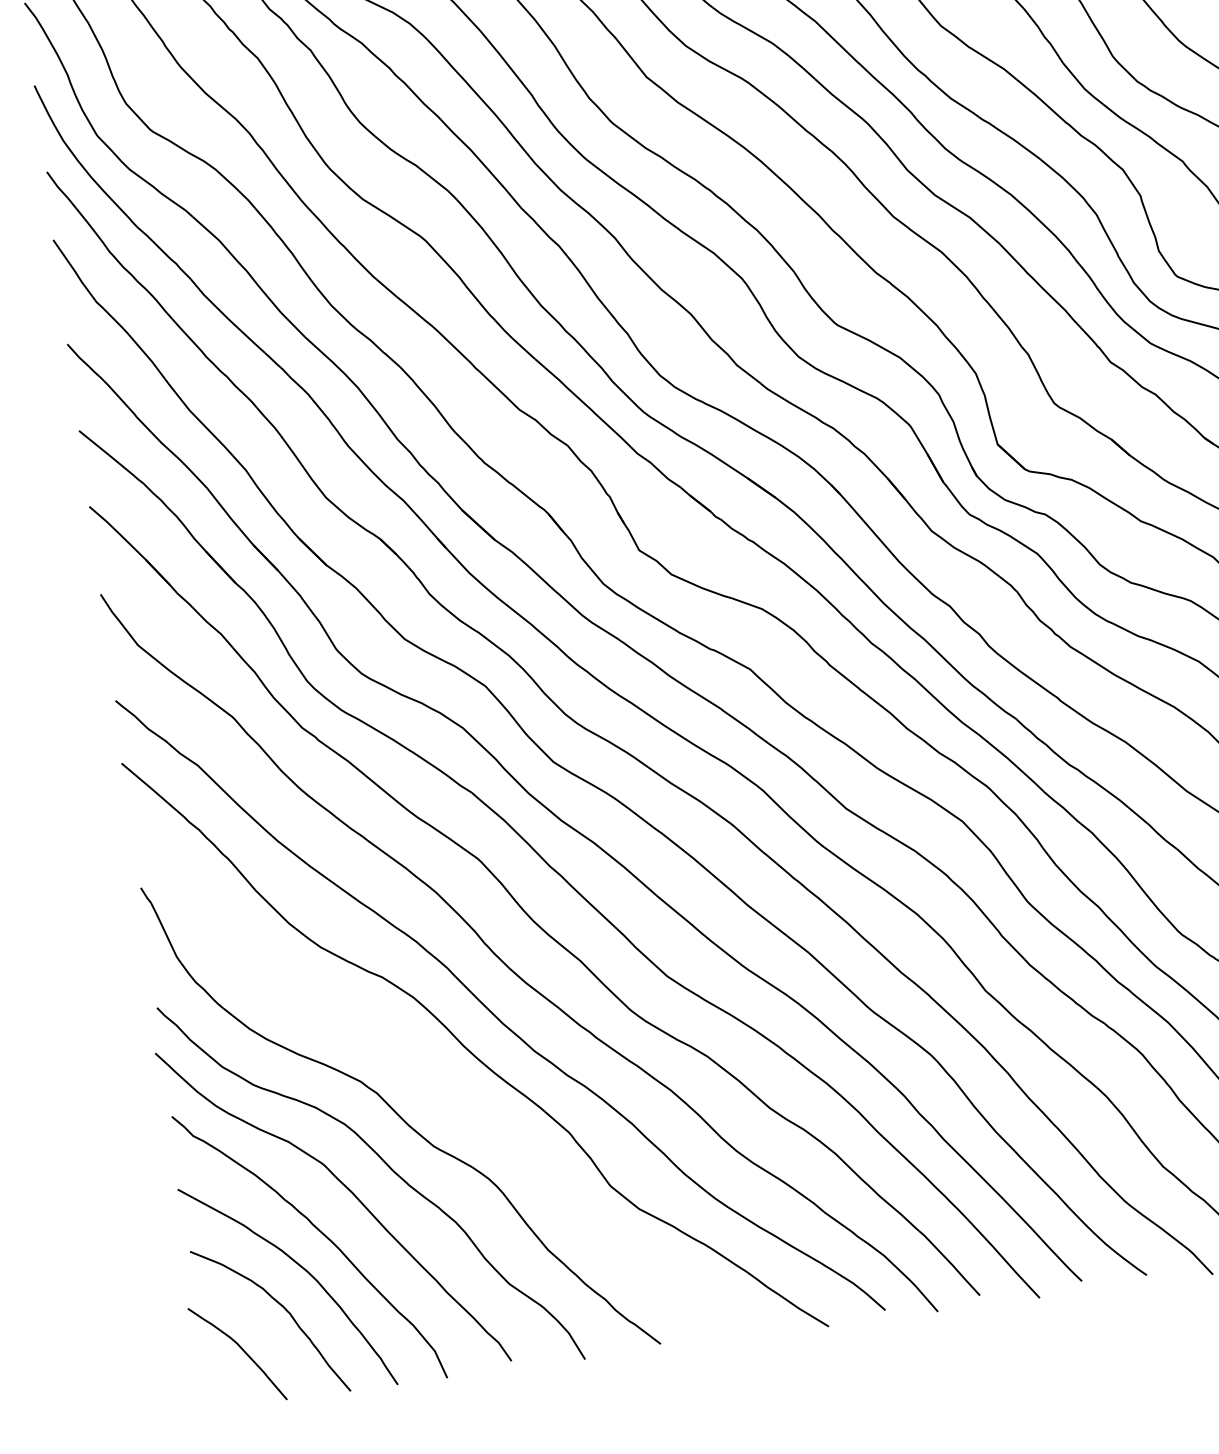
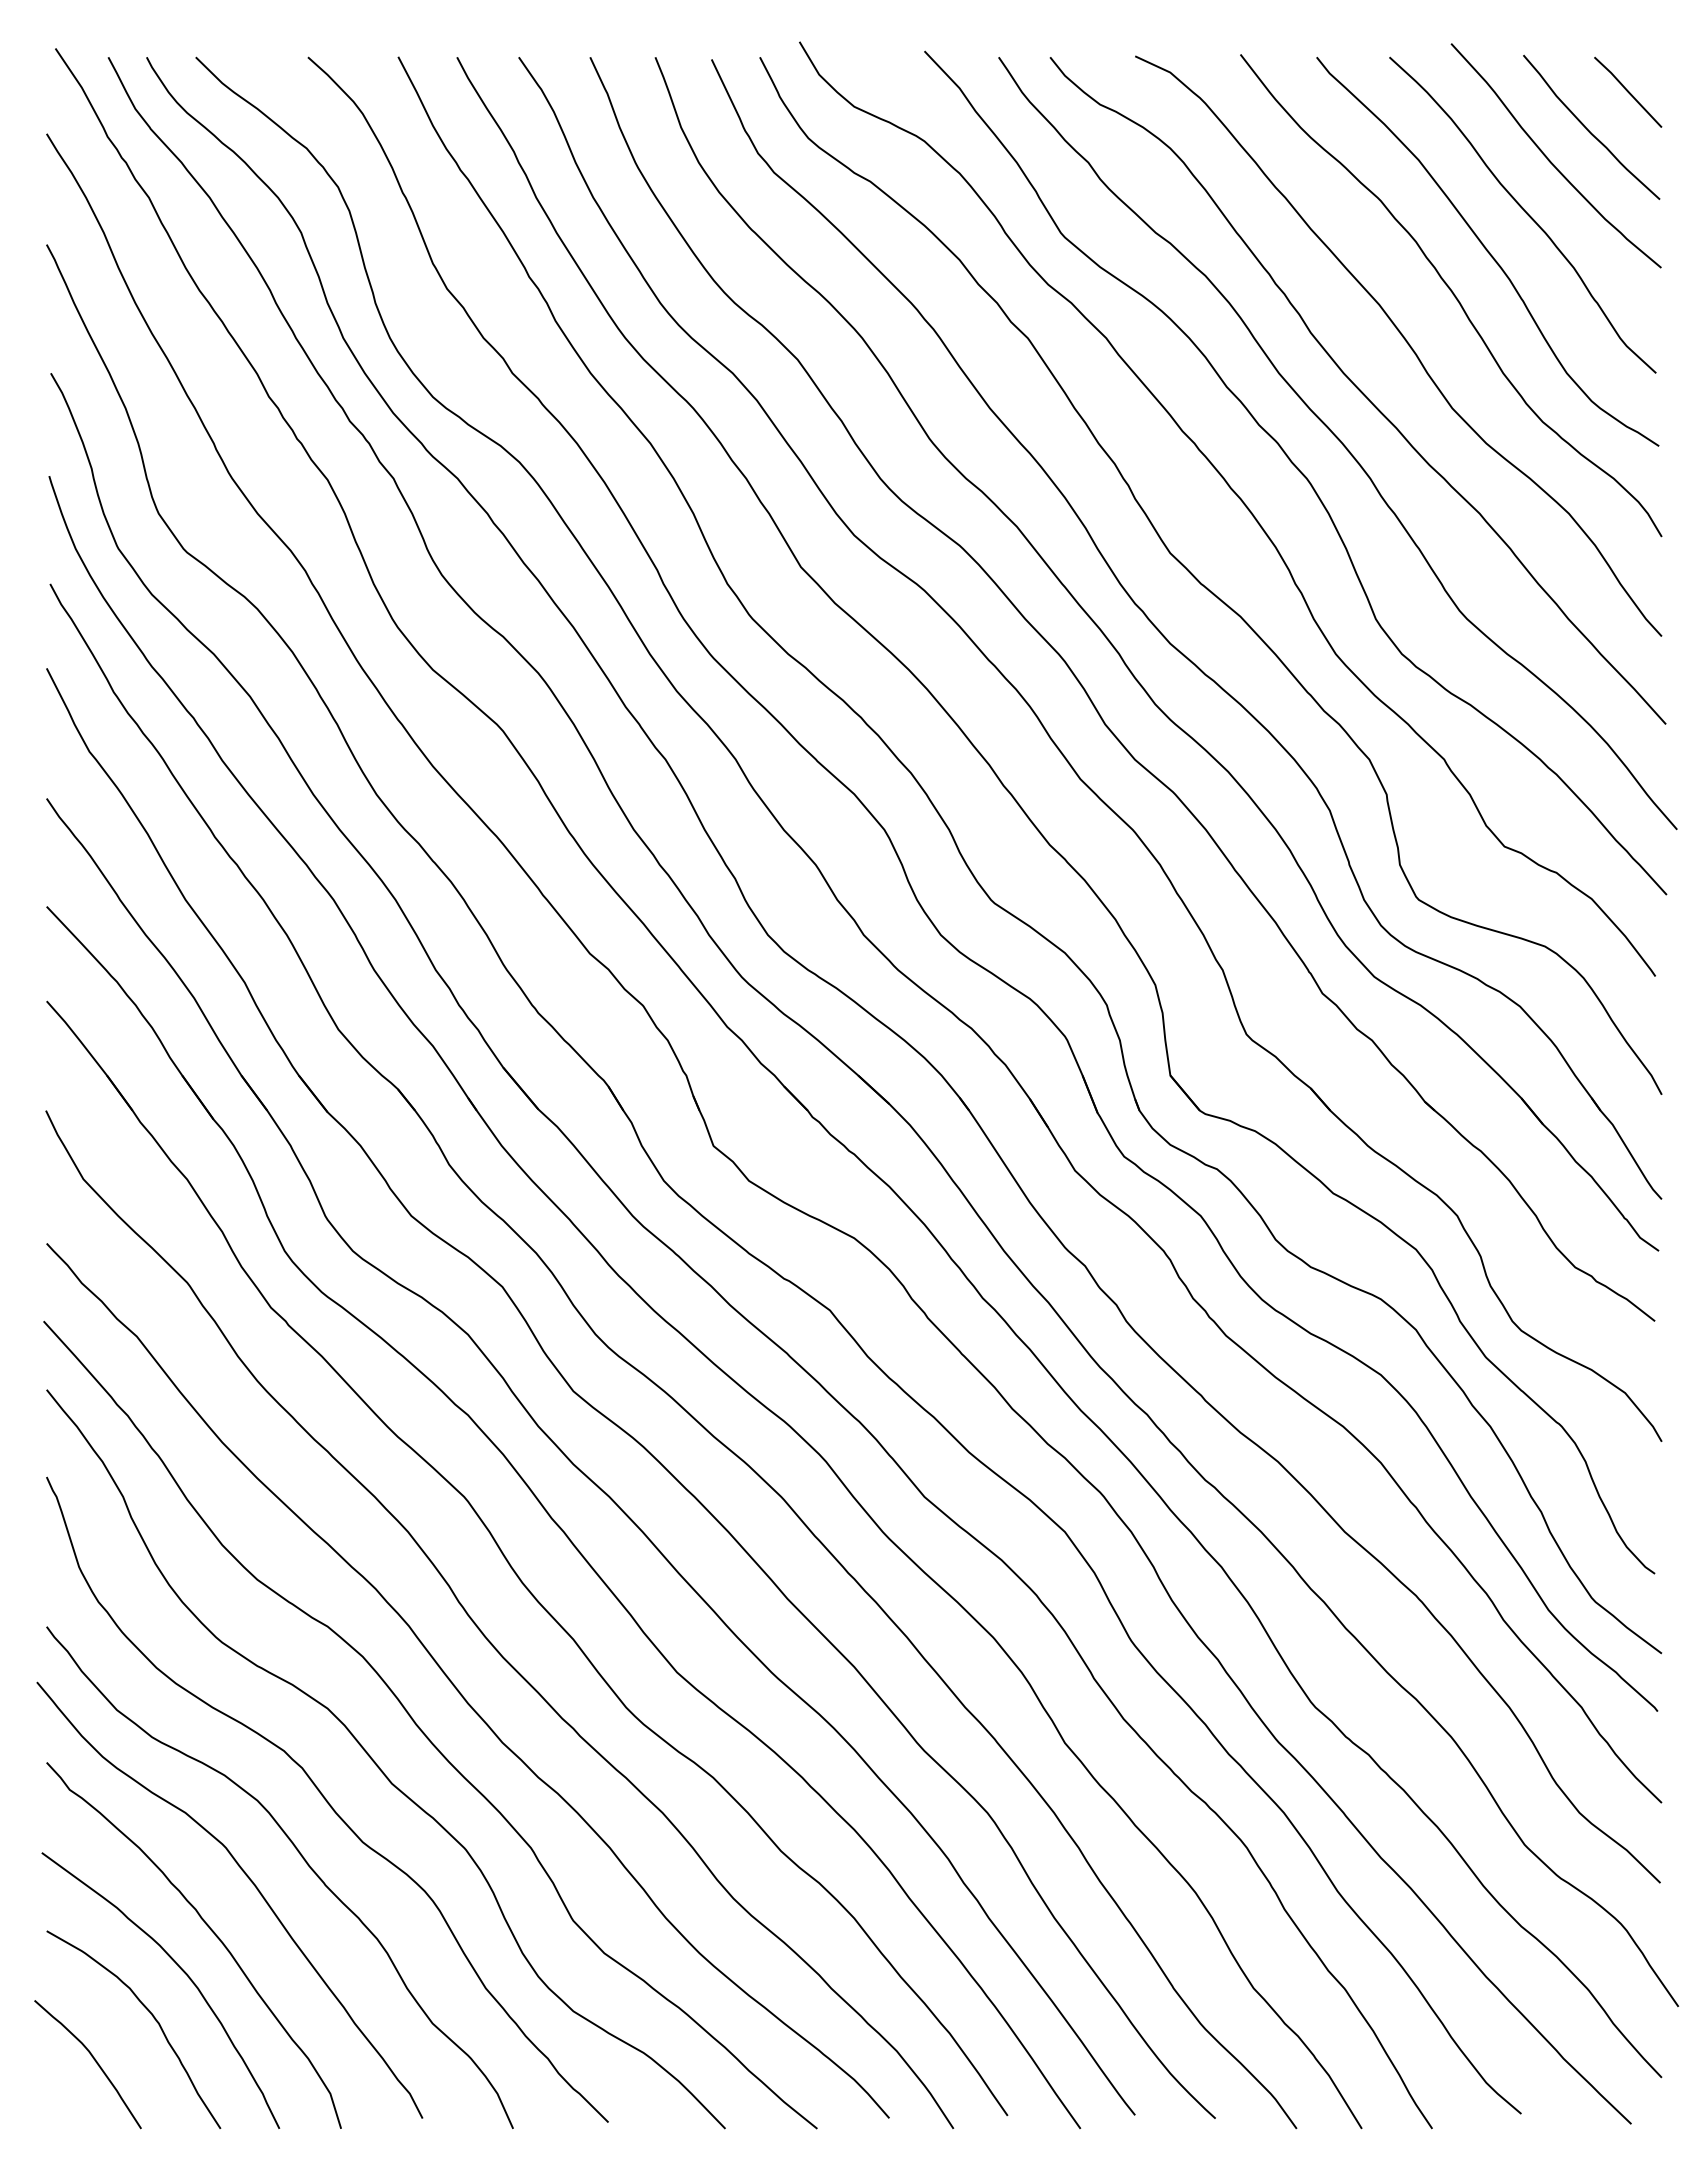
curve: (437, 1083) -> (378, 1765), added

